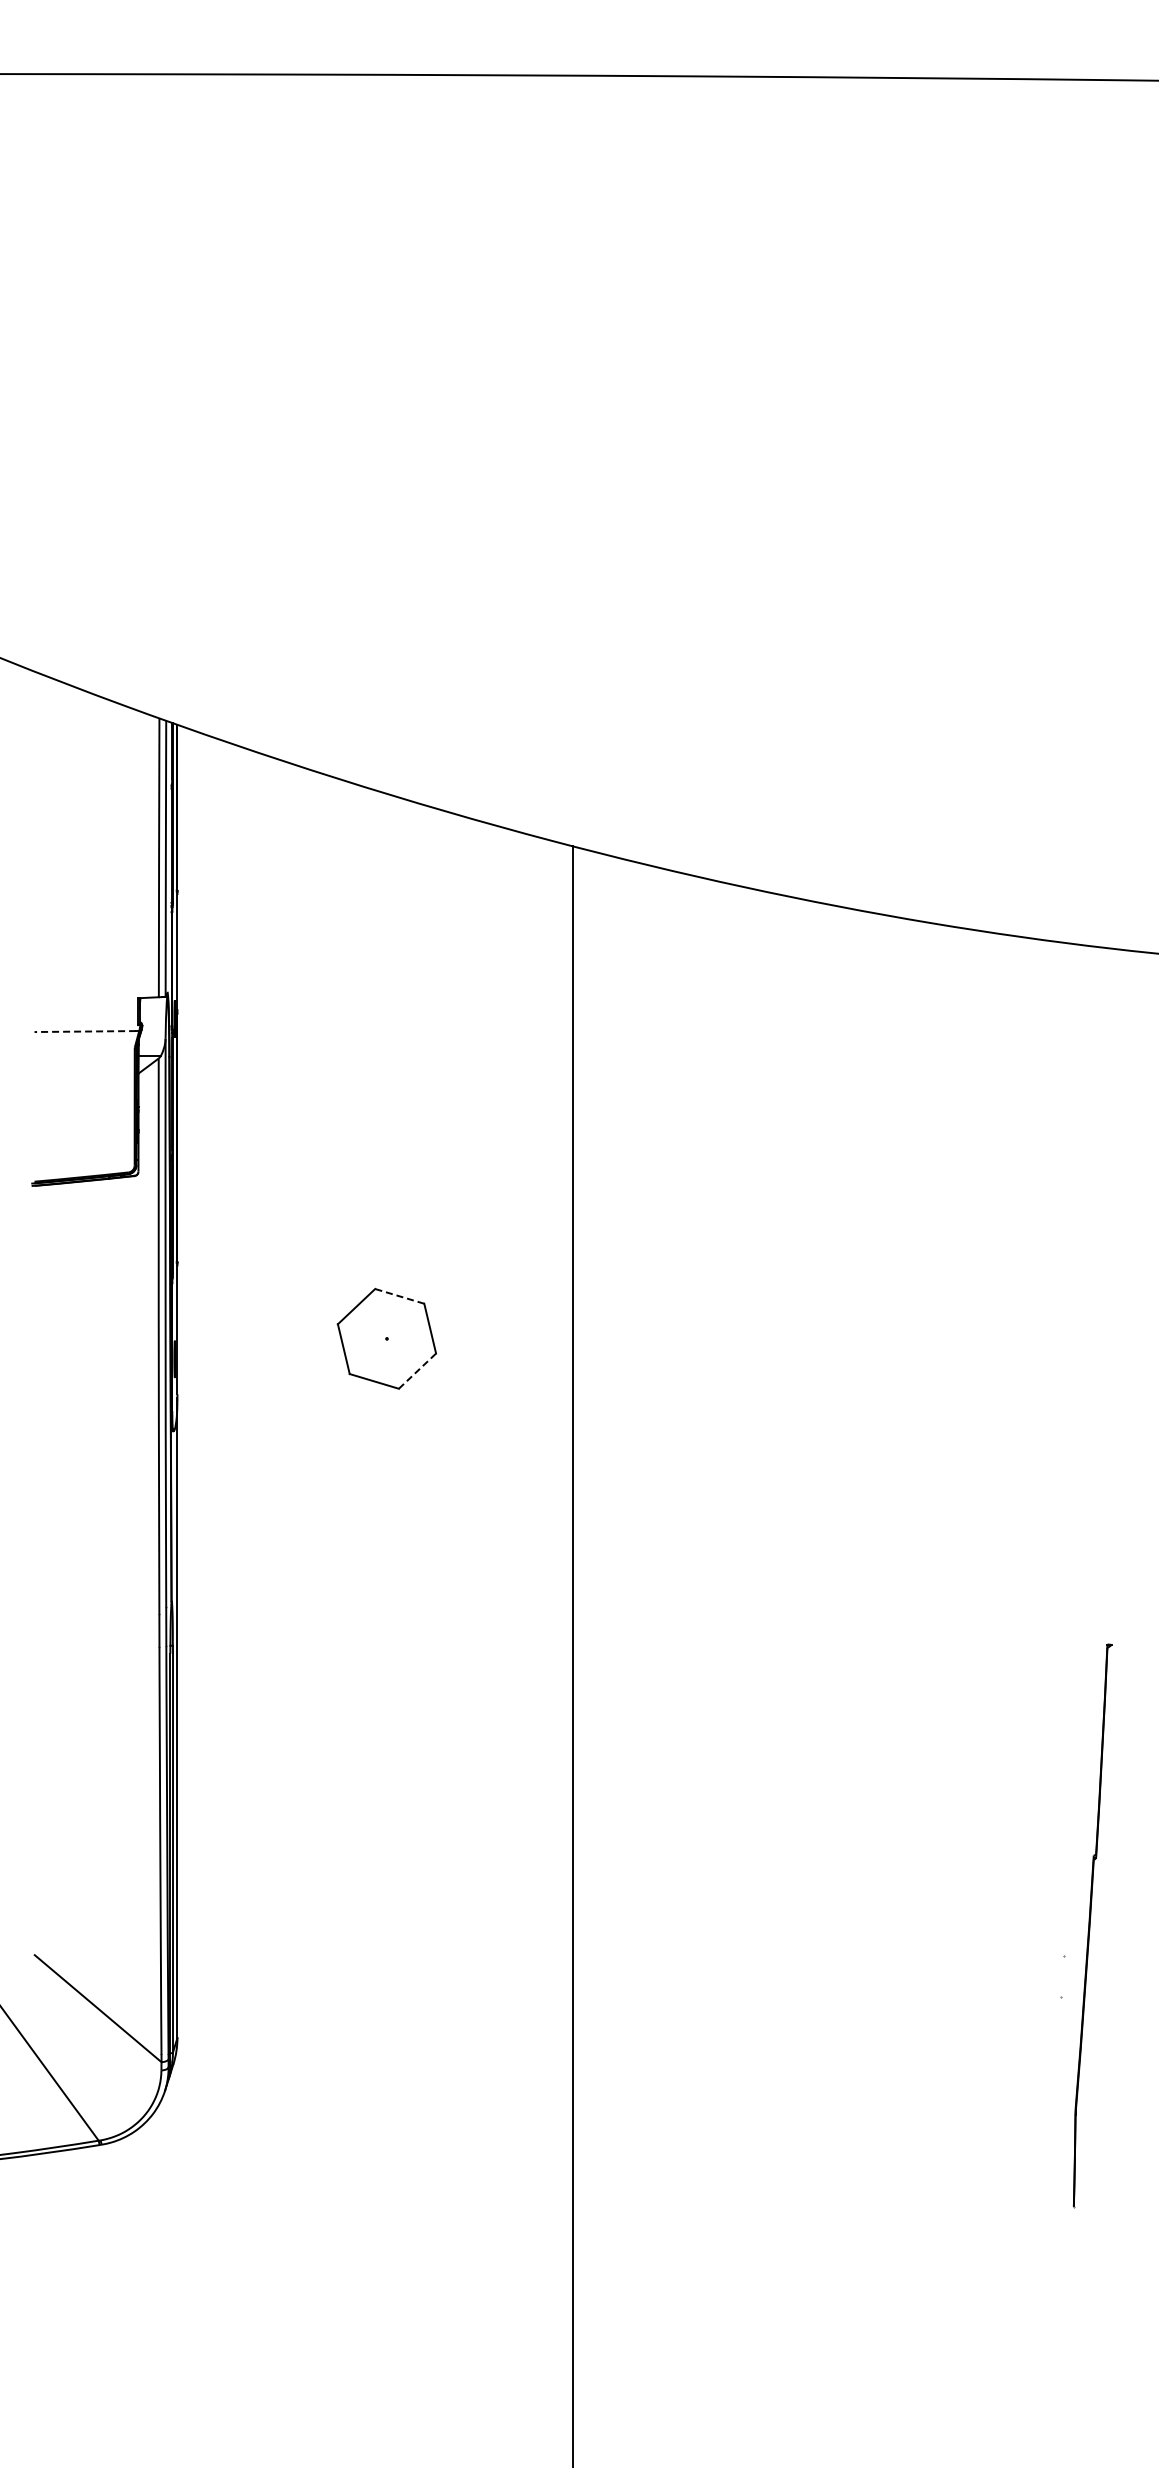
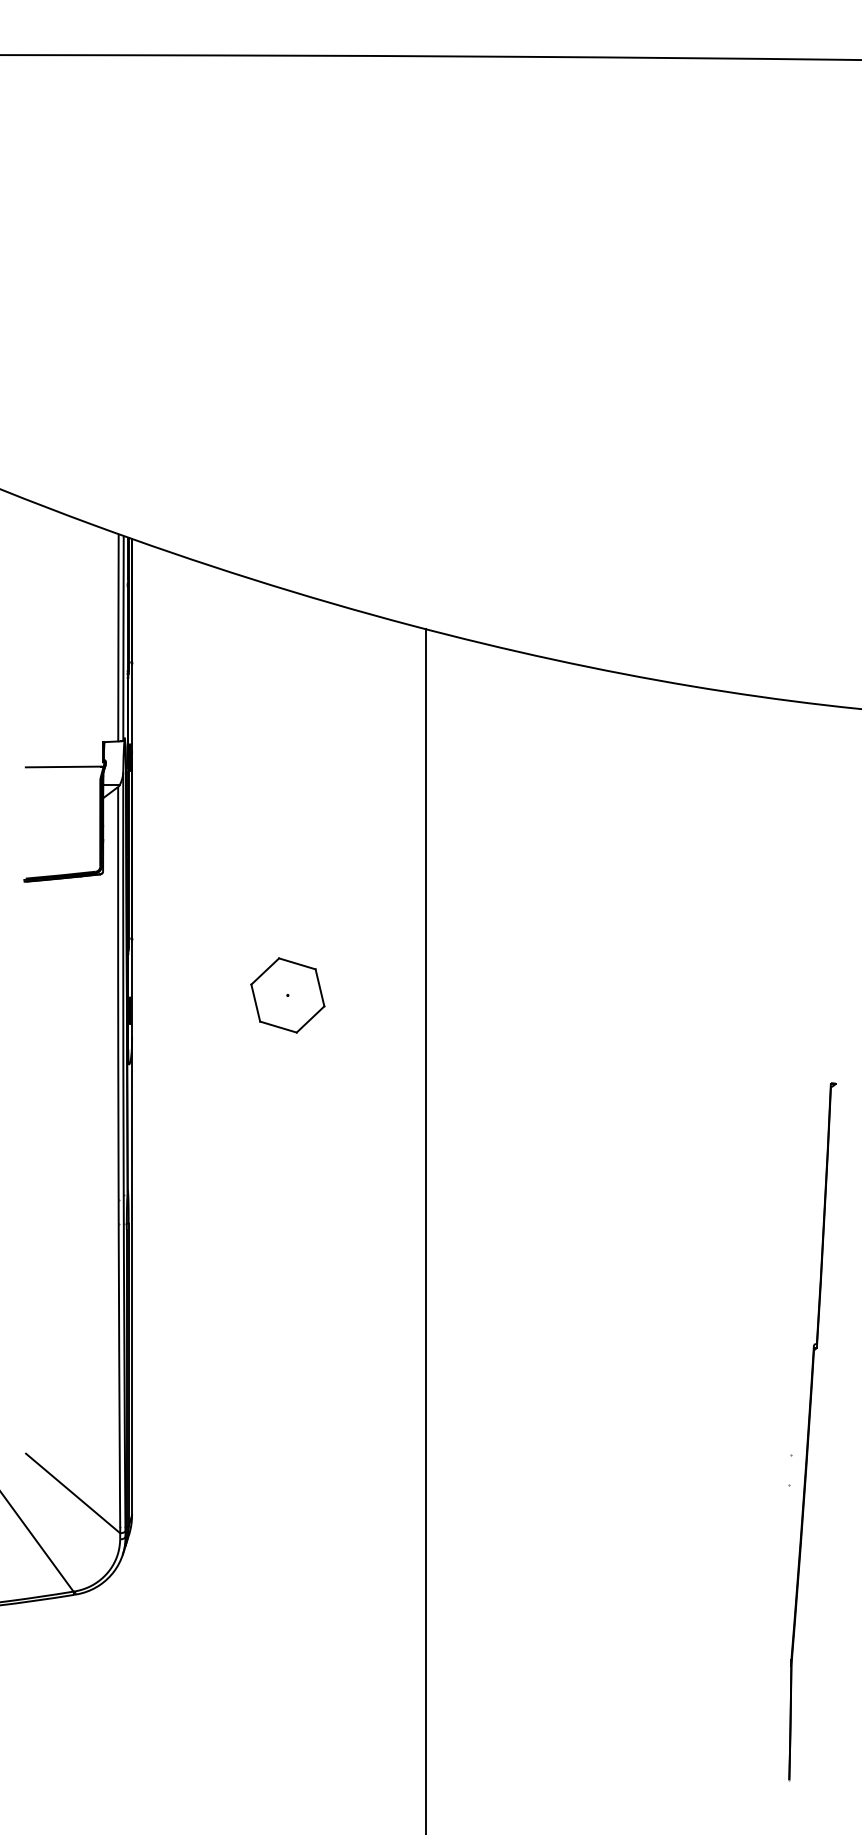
line: (85, 1031) -> (63, 766), dashed -> solid
line: (399, 1296) -> (297, 963), dashed -> solid
line: (417, 1371) -> (310, 1019), dashed -> solid
part: (1092, 1925) -> (812, 1431), size x1.67

